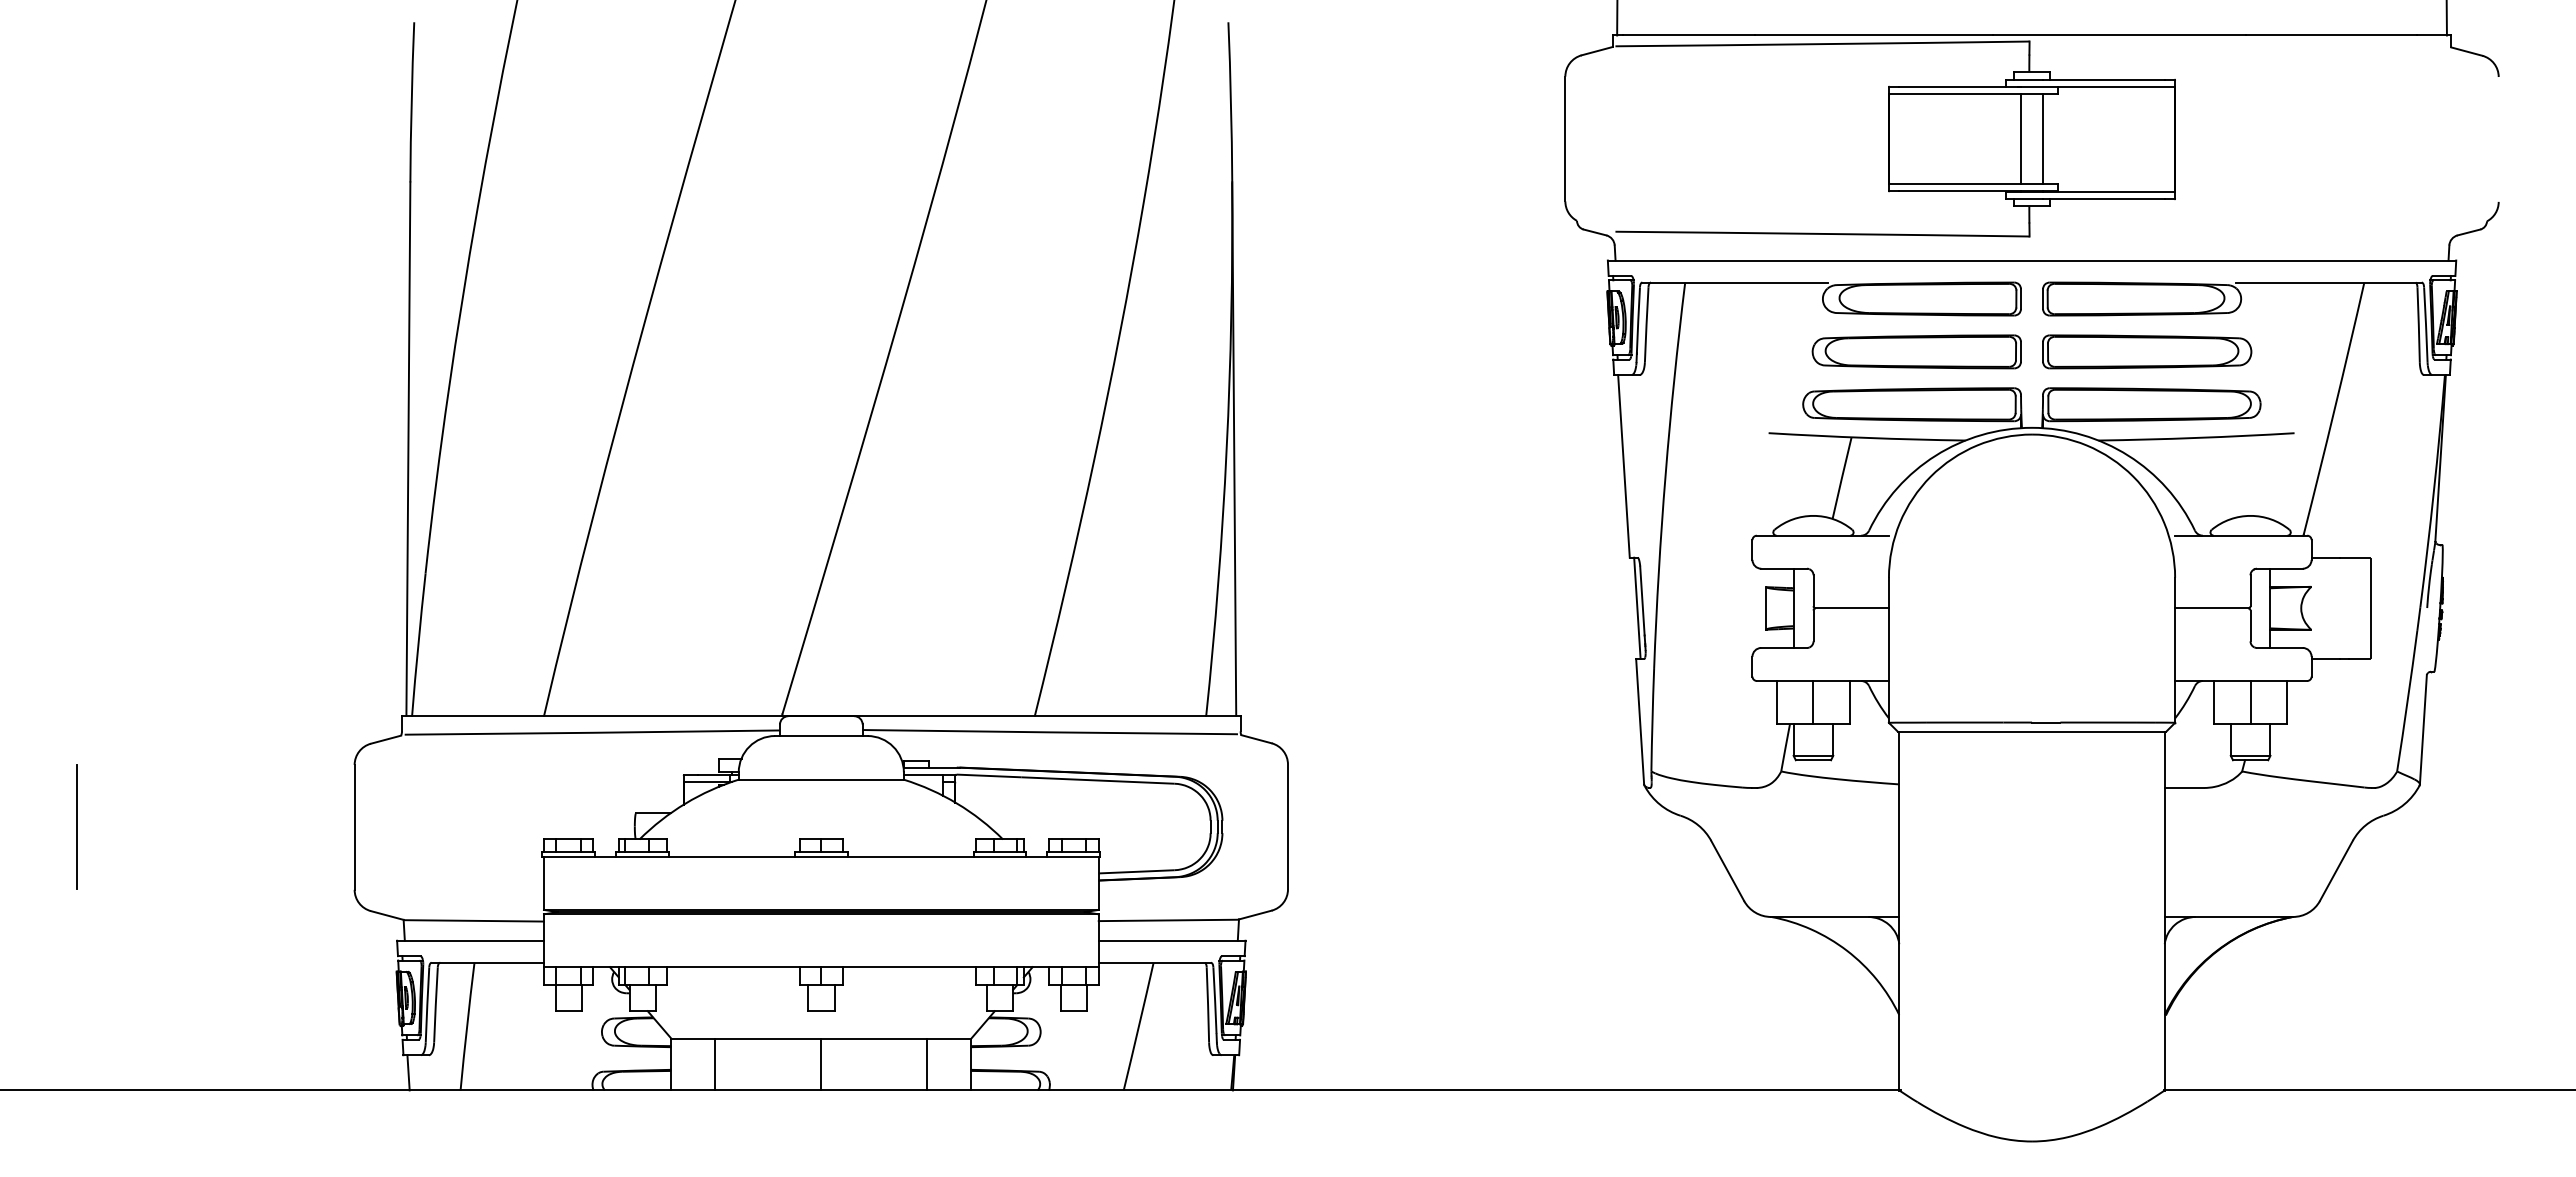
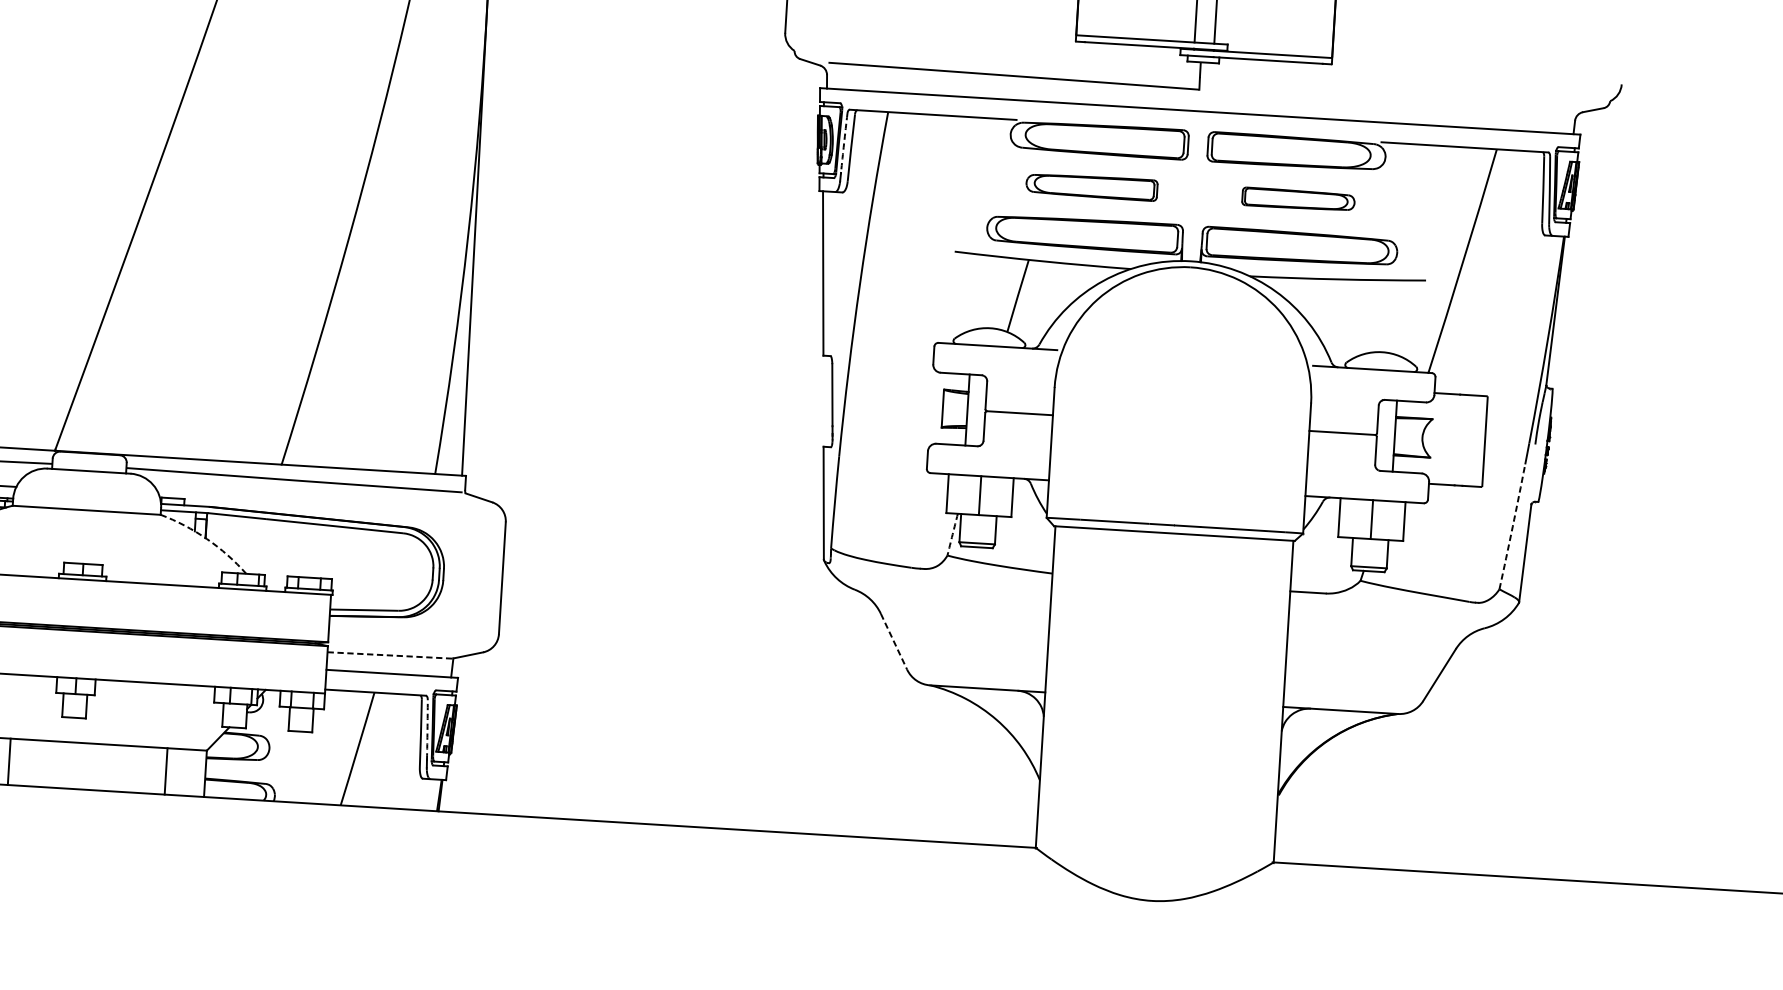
arc: (1638, 320) -> (844, 143), solid -> dashed
part: (1916, 351) -> (1091, 186), size x0.7
part: (2147, 351) -> (1298, 199), size x0.6
line: (1637, 607) -> (827, 400), removed
arc: (2407, 701) -> (1512, 527), solid -> dashed
arc: (1785, 747) -> (952, 534), solid -> dashed
arc: (957, 803) -> (207, 539), solid -> dashed
line: (1727, 871) -> (893, 642), solid -> dashed
line: (1168, 920) -> (390, 655), solid -> dashed
arc: (1215, 1000) -> (427, 729), solid -> dashed
line: (821, 1064) -> (9, 761), moved

